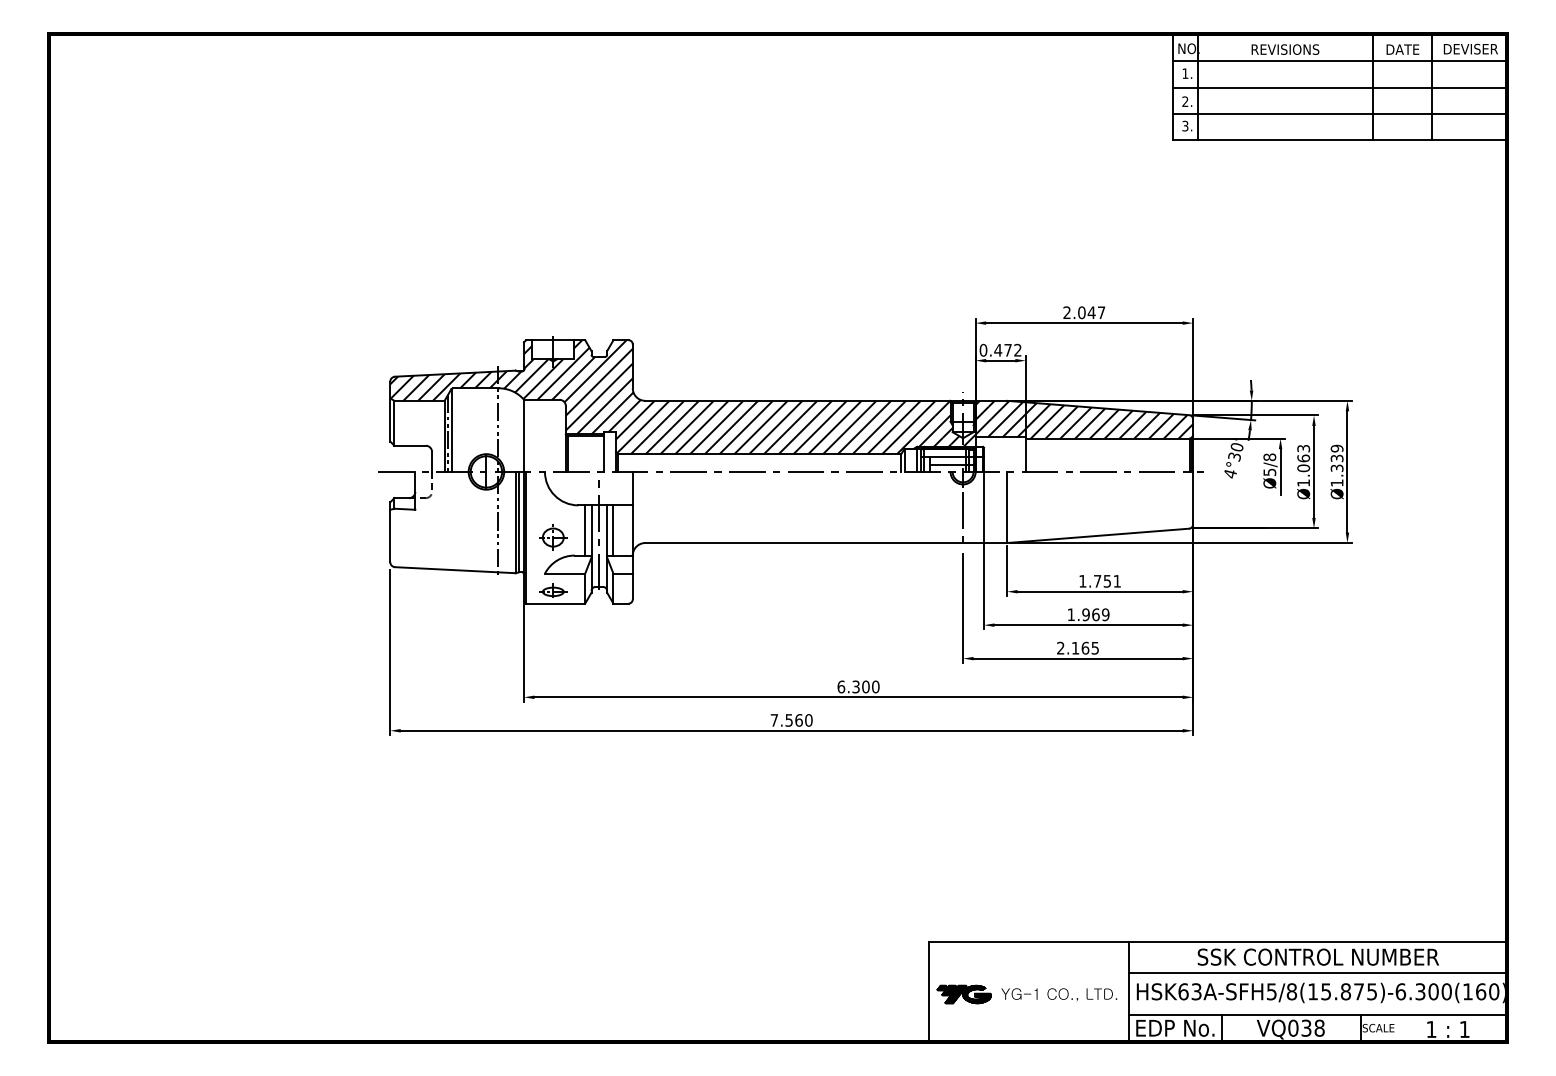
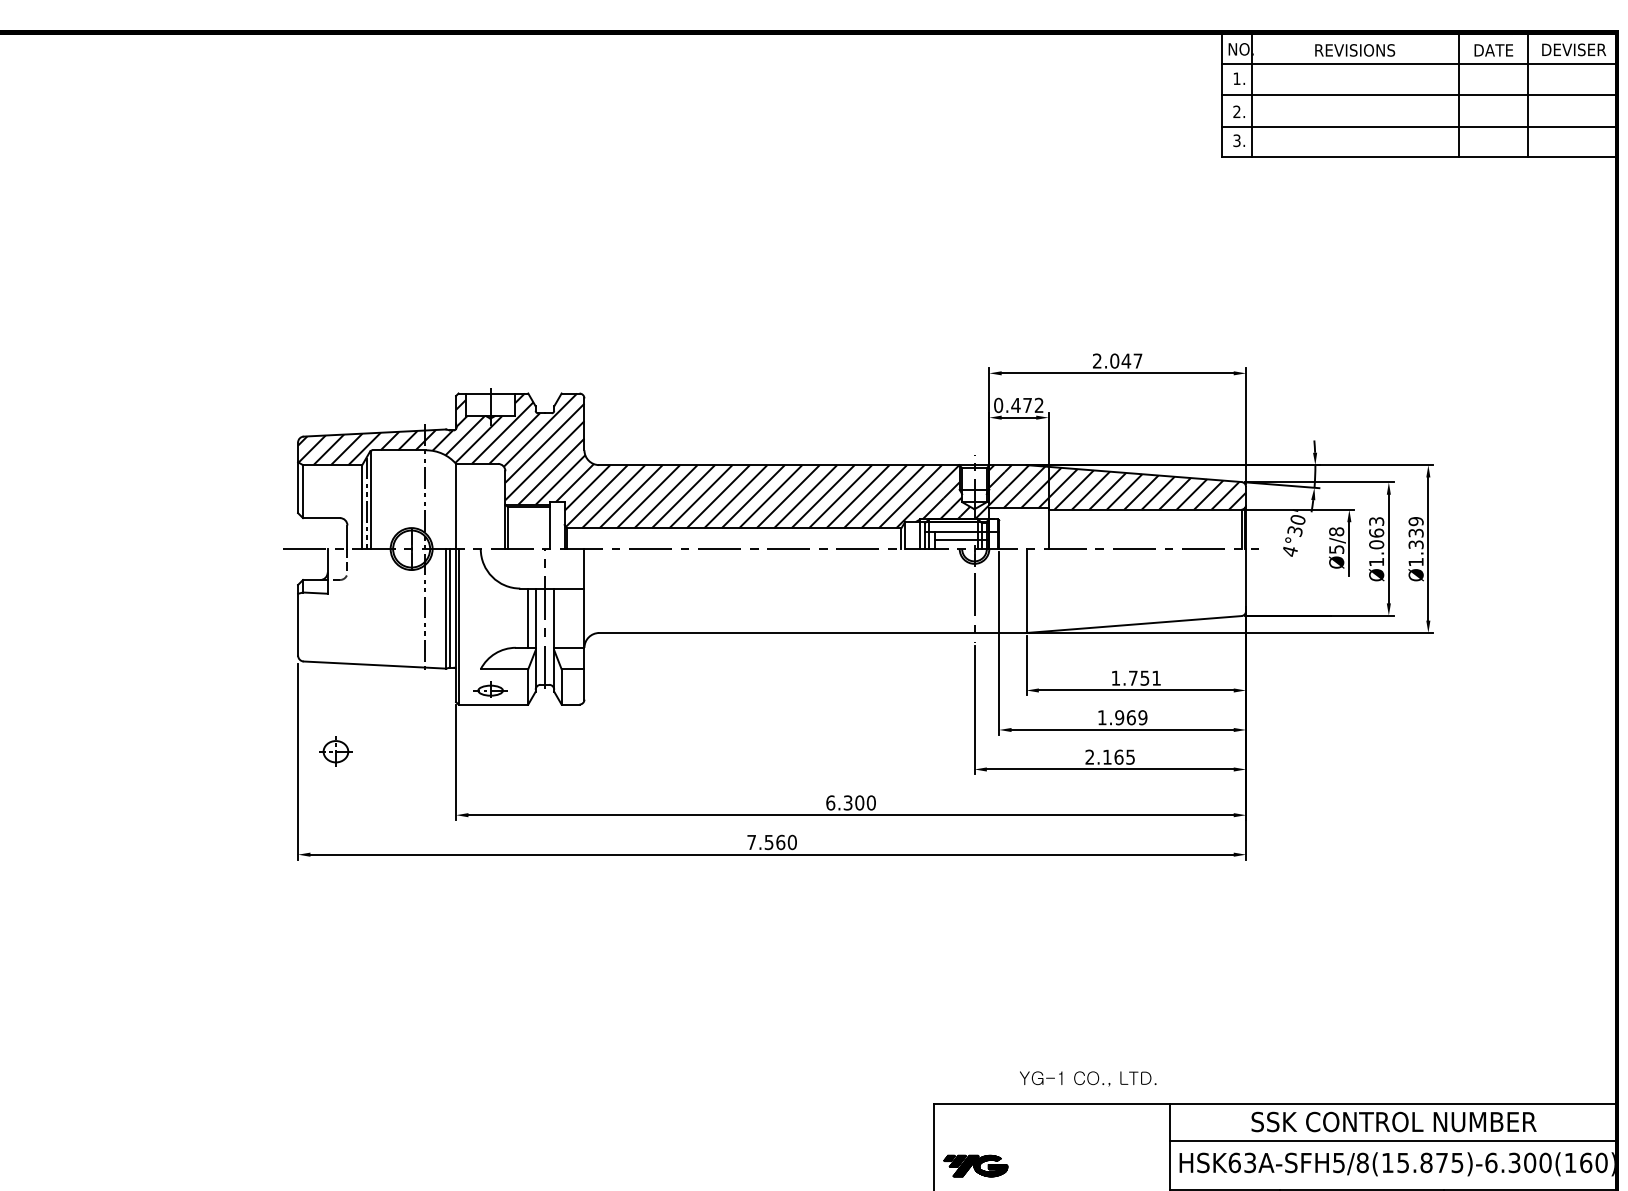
line: (613, 530) -> (561, 618), removed
part: (553, 537) -> (336, 751), moved
text: (1059, 994) -> (1088, 1078), moved

